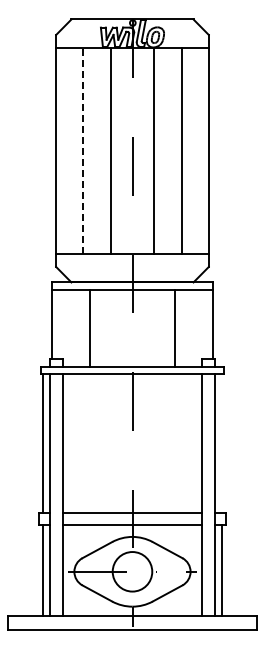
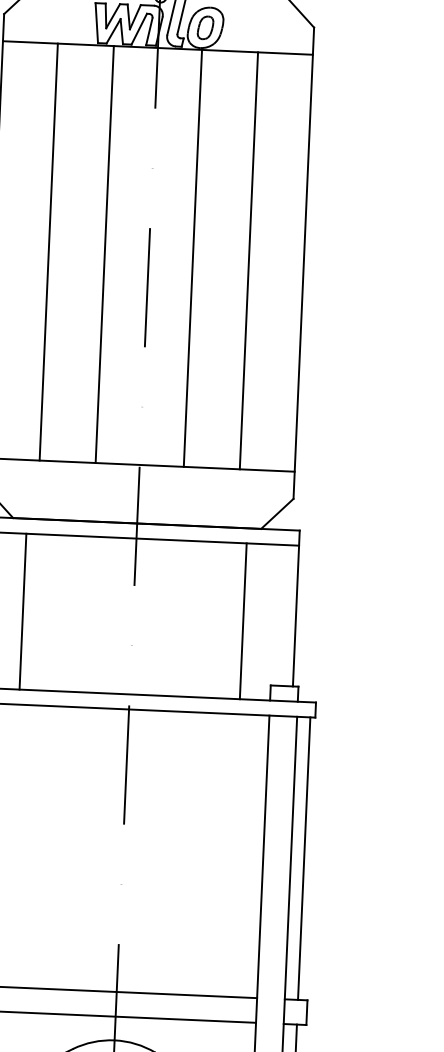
line: (83, 150) -> (49, 251), dashed -> solid
line: (90, 327) -> (23, 610), moved
line: (174, 327) -> (242, 619), moved
line: (221, 443) -> (303, 858), added

